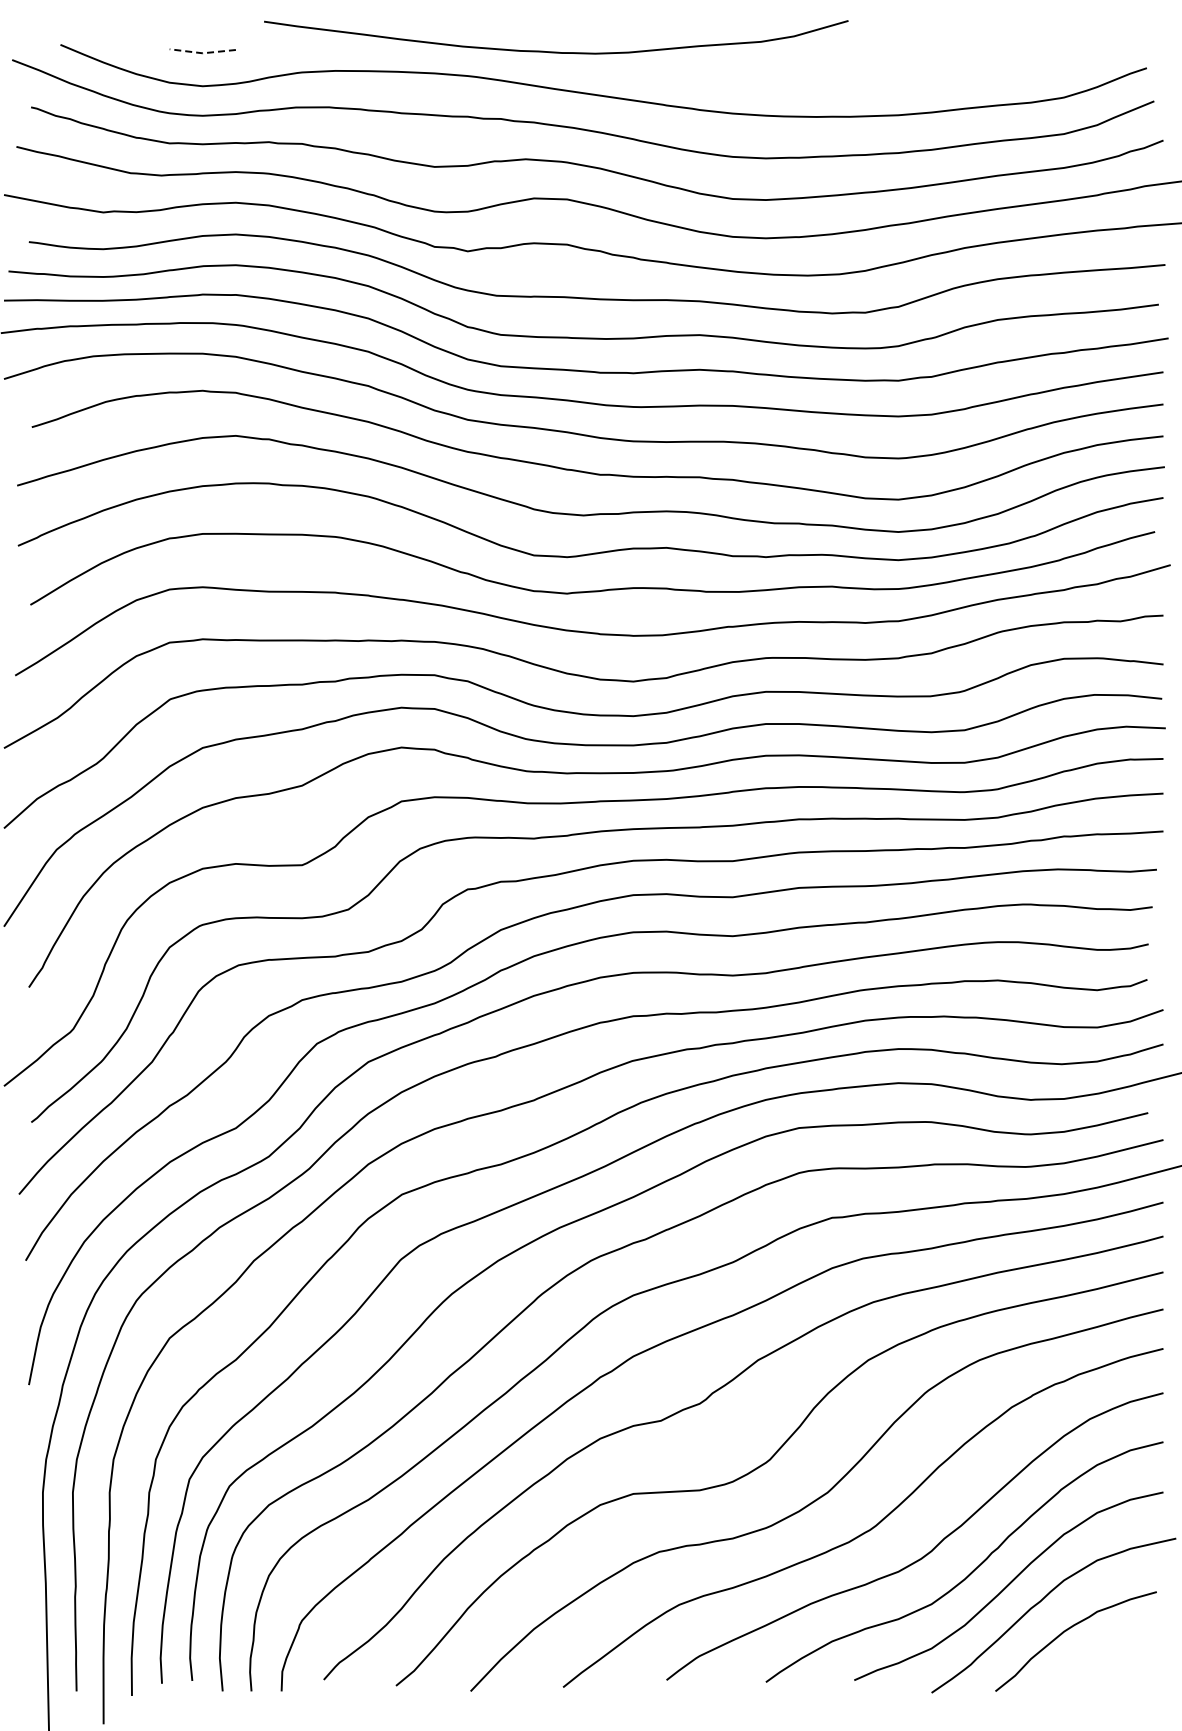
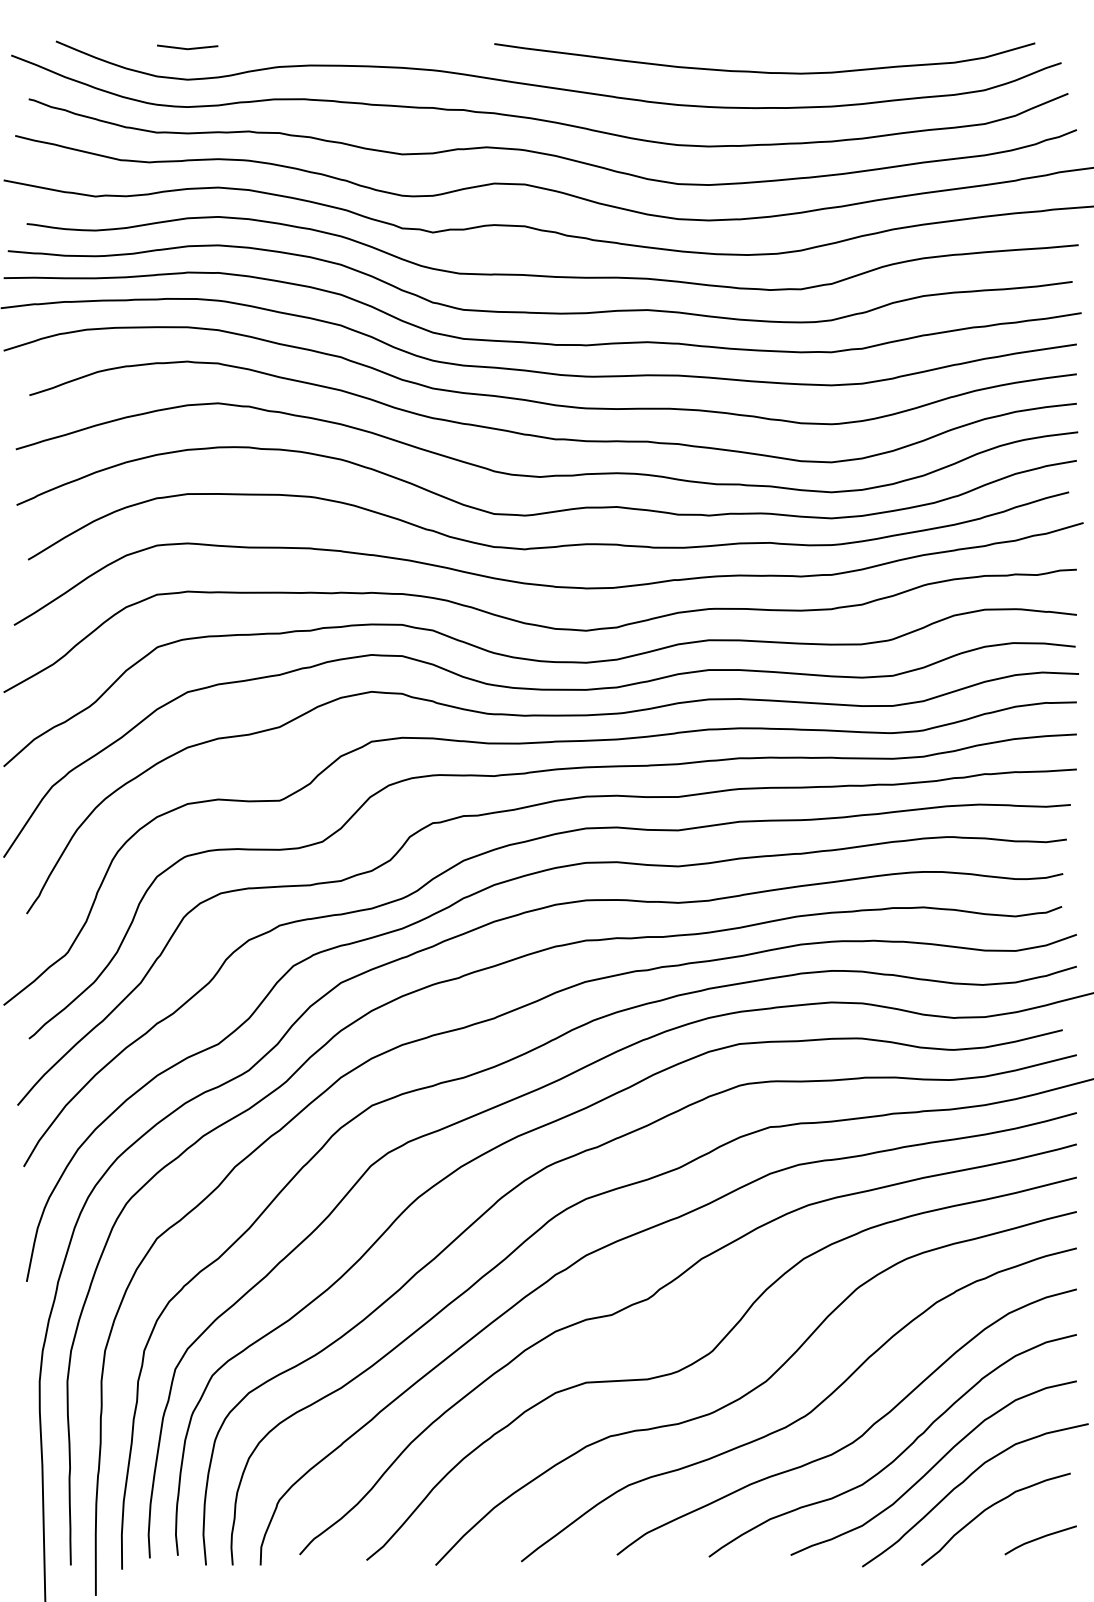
curve: (556, 51) -> (764, 71), moved
line: (202, 53) -> (187, 49), dashed -> solid
line: (1124, 1662) -> (1040, 1538), added

